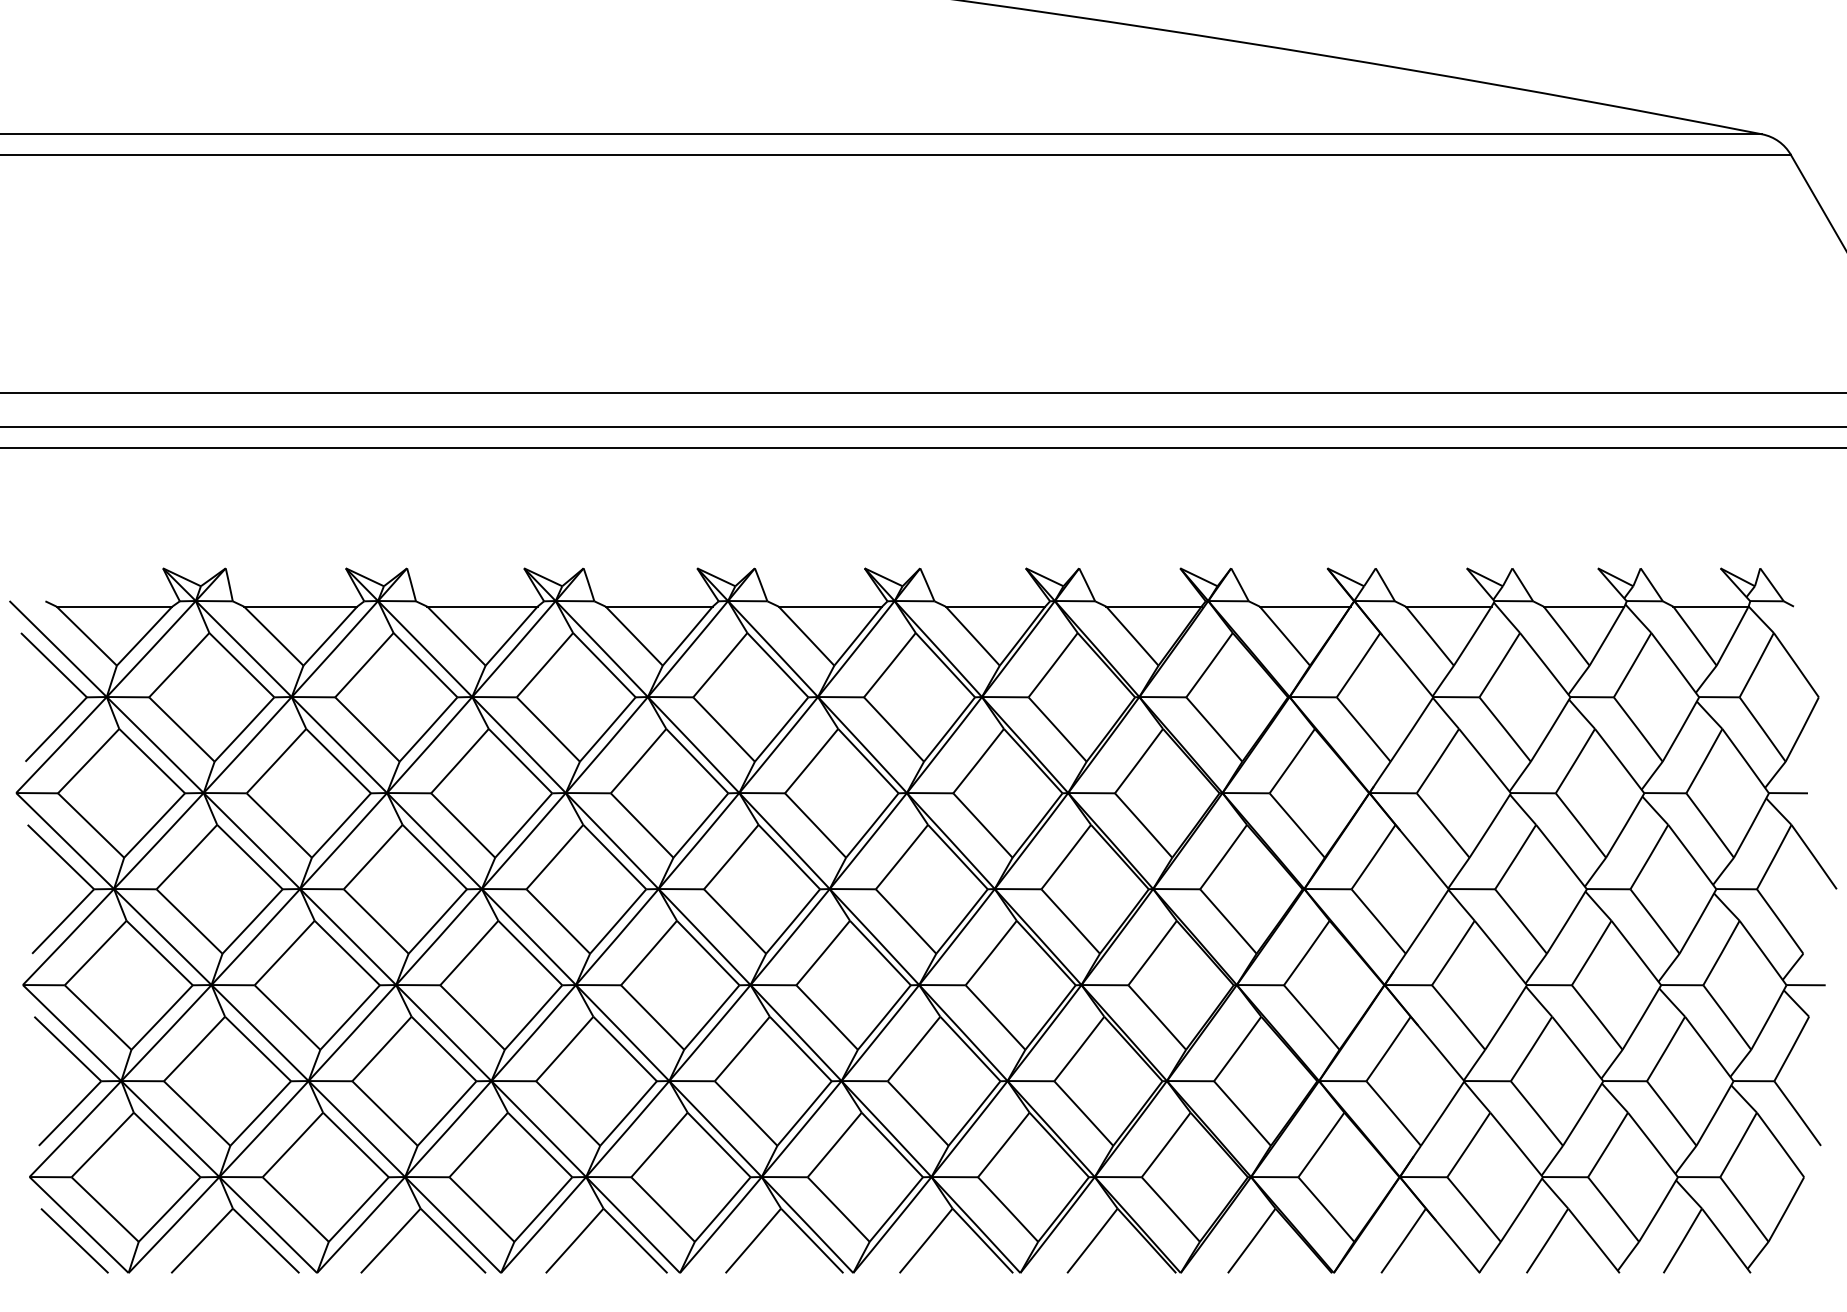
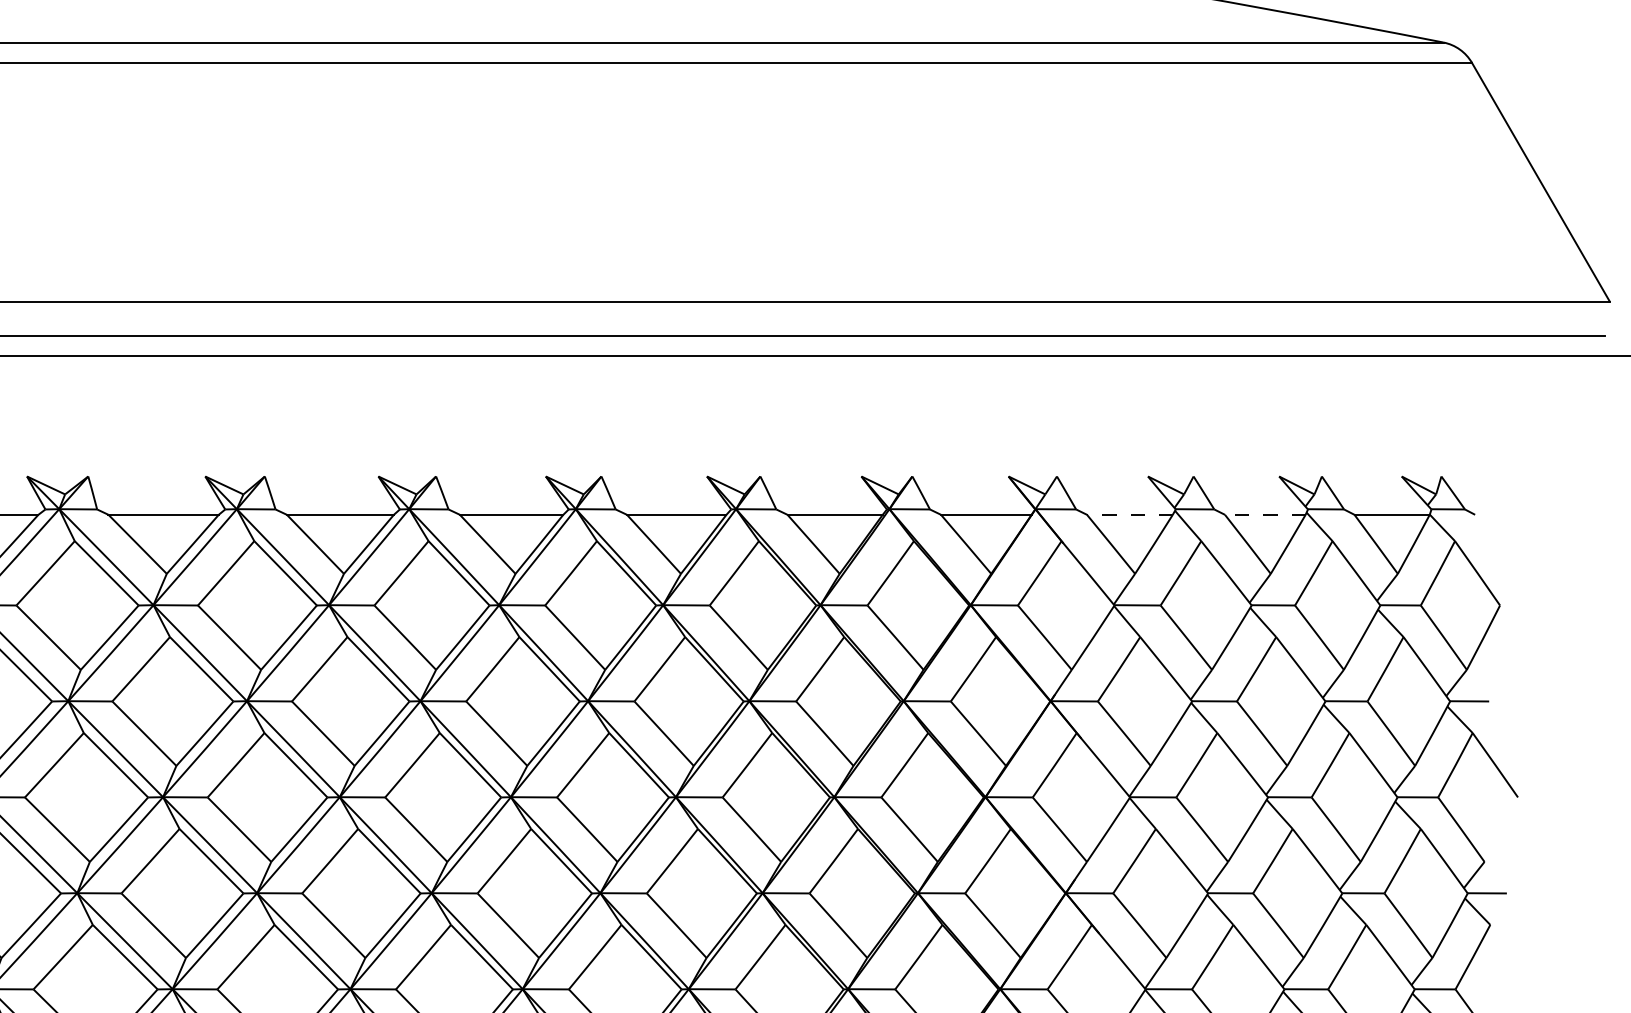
line: (1448, 606) -> (1129, 514), solid -> dashed
line: (1583, 606) -> (1264, 514), solid -> dashed

